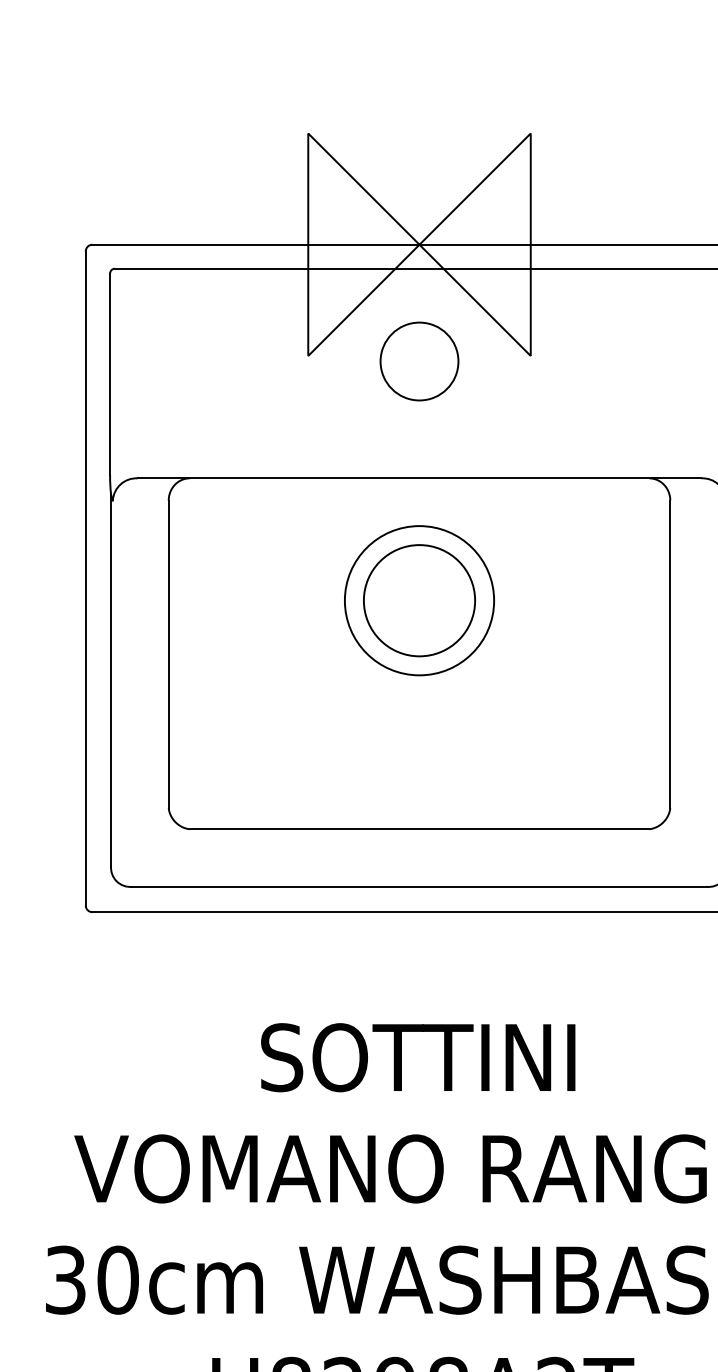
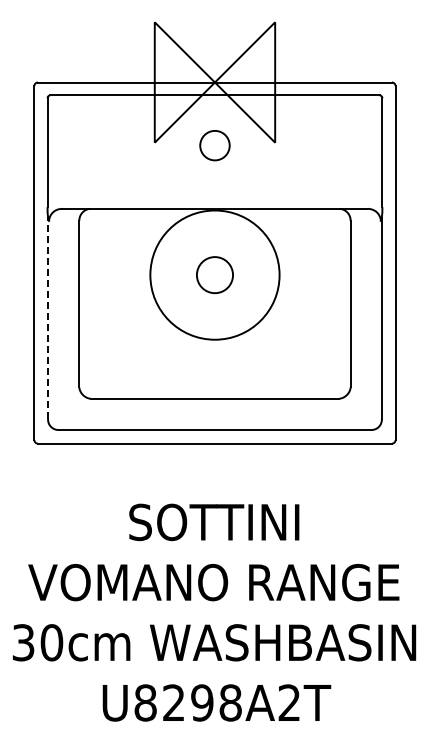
circle: (418, 361) -> (214, 145), size x0.7
circle: (418, 599) -> (214, 274), size x1.6
circle: (418, 601) -> (214, 275), size x0.6
line: (111, 679) -> (48, 317), solid -> dashed

